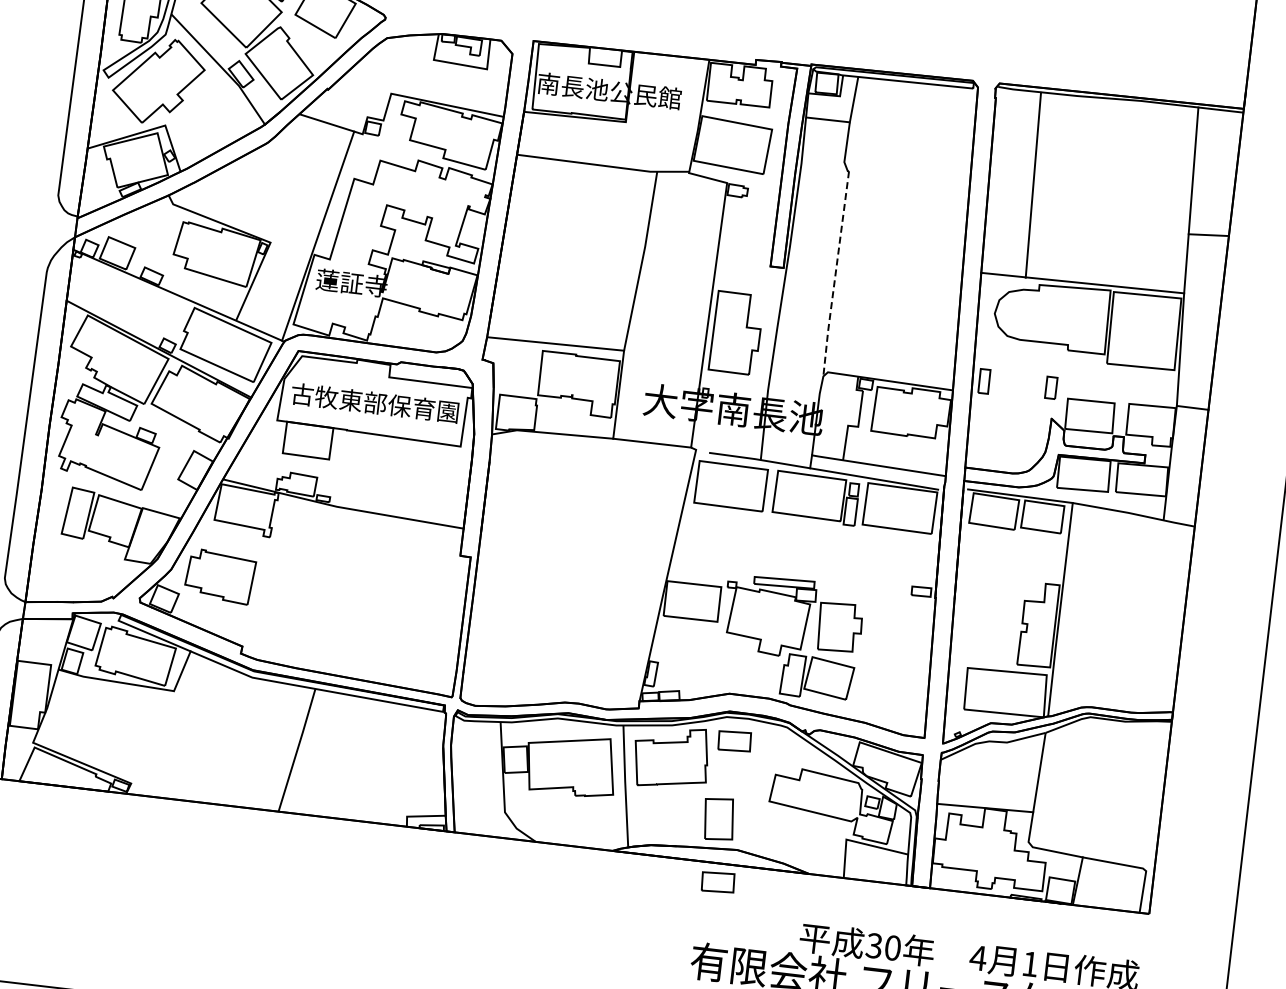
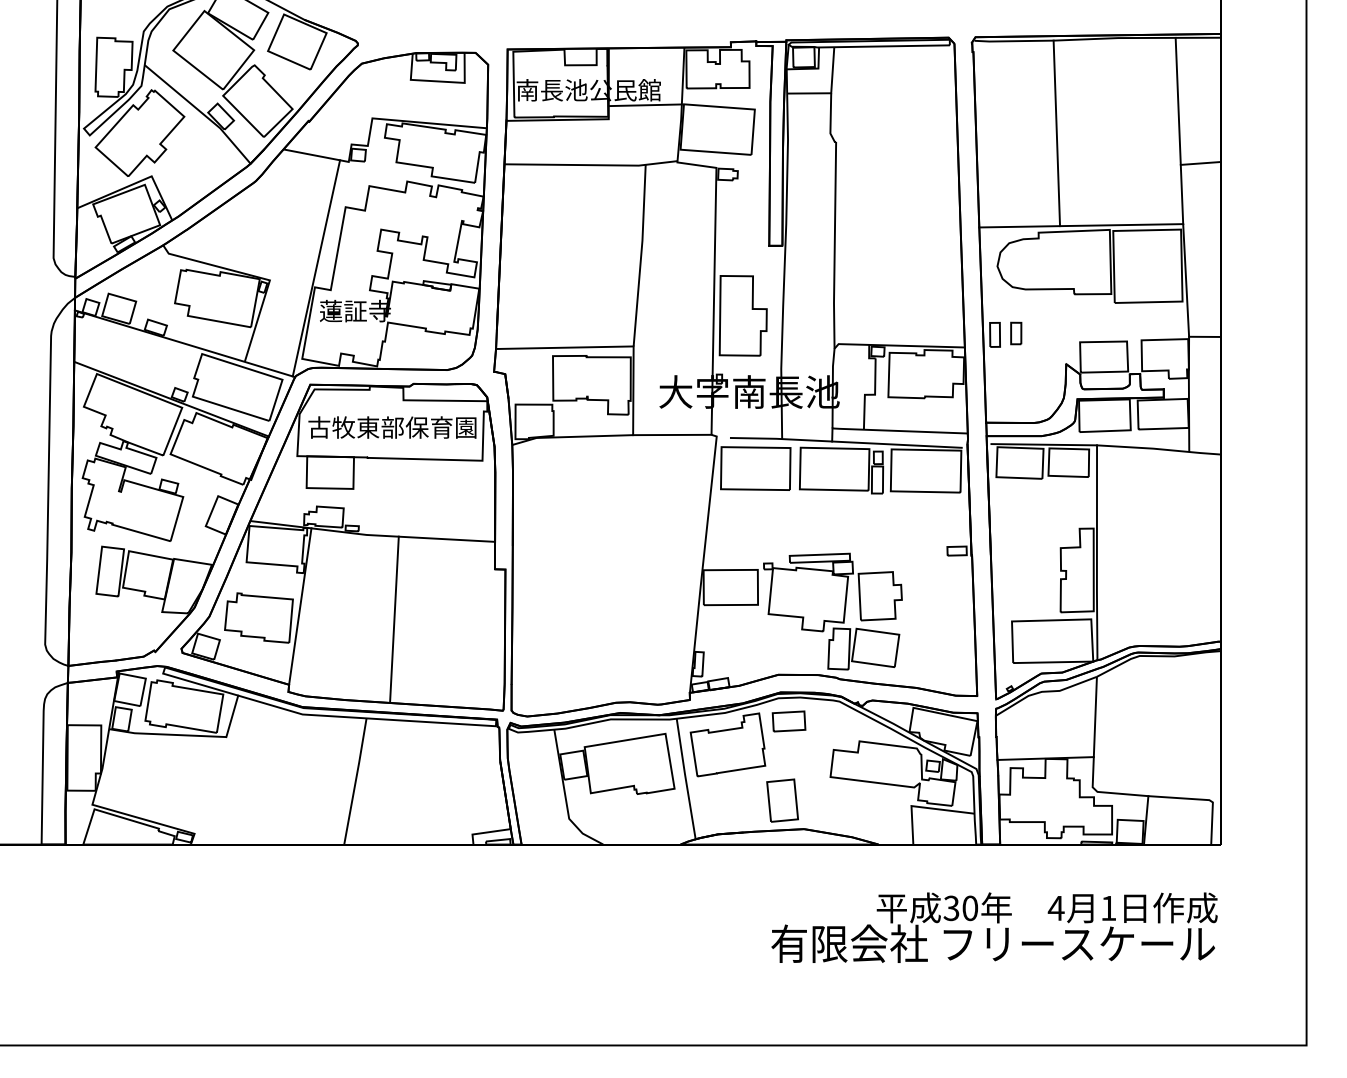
line: (662, 112) -> (644, 105), added
line: (1033, 185) -> (1056, 133), moved
line: (835, 274) -> (834, 246), dashed -> solid
part: (1051, 387) -> (1016, 333), moved
line: (262, 570) -> (300, 606), added
line: (354, 594) -> (394, 619), added
part: (717, 882) -> (788, 863), removed

